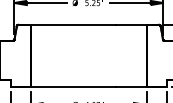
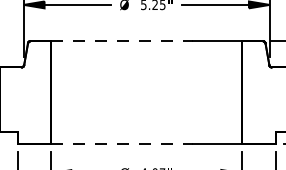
line: (73, 24) -> (121, 40), solid -> dashed
line: (73, 87) -> (121, 144), solid -> dashed

